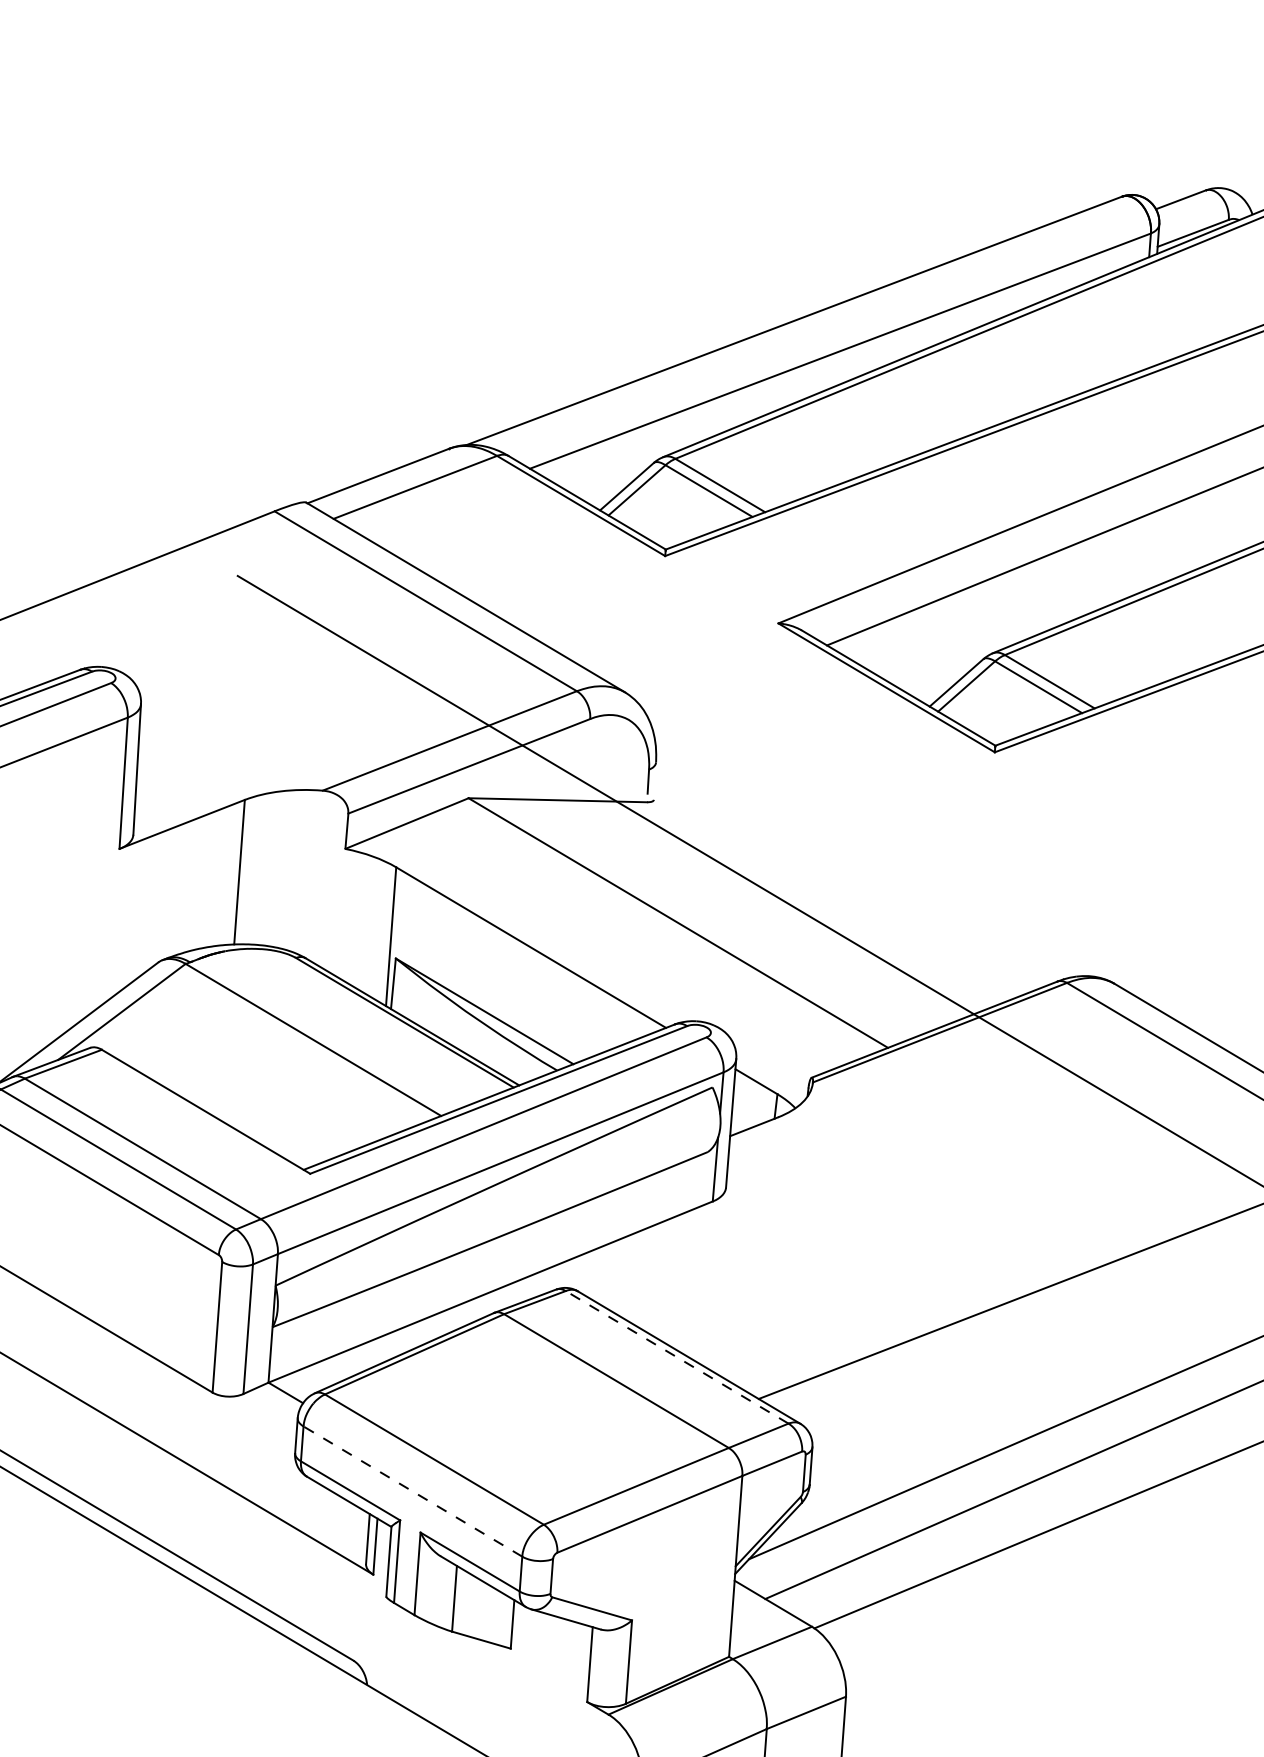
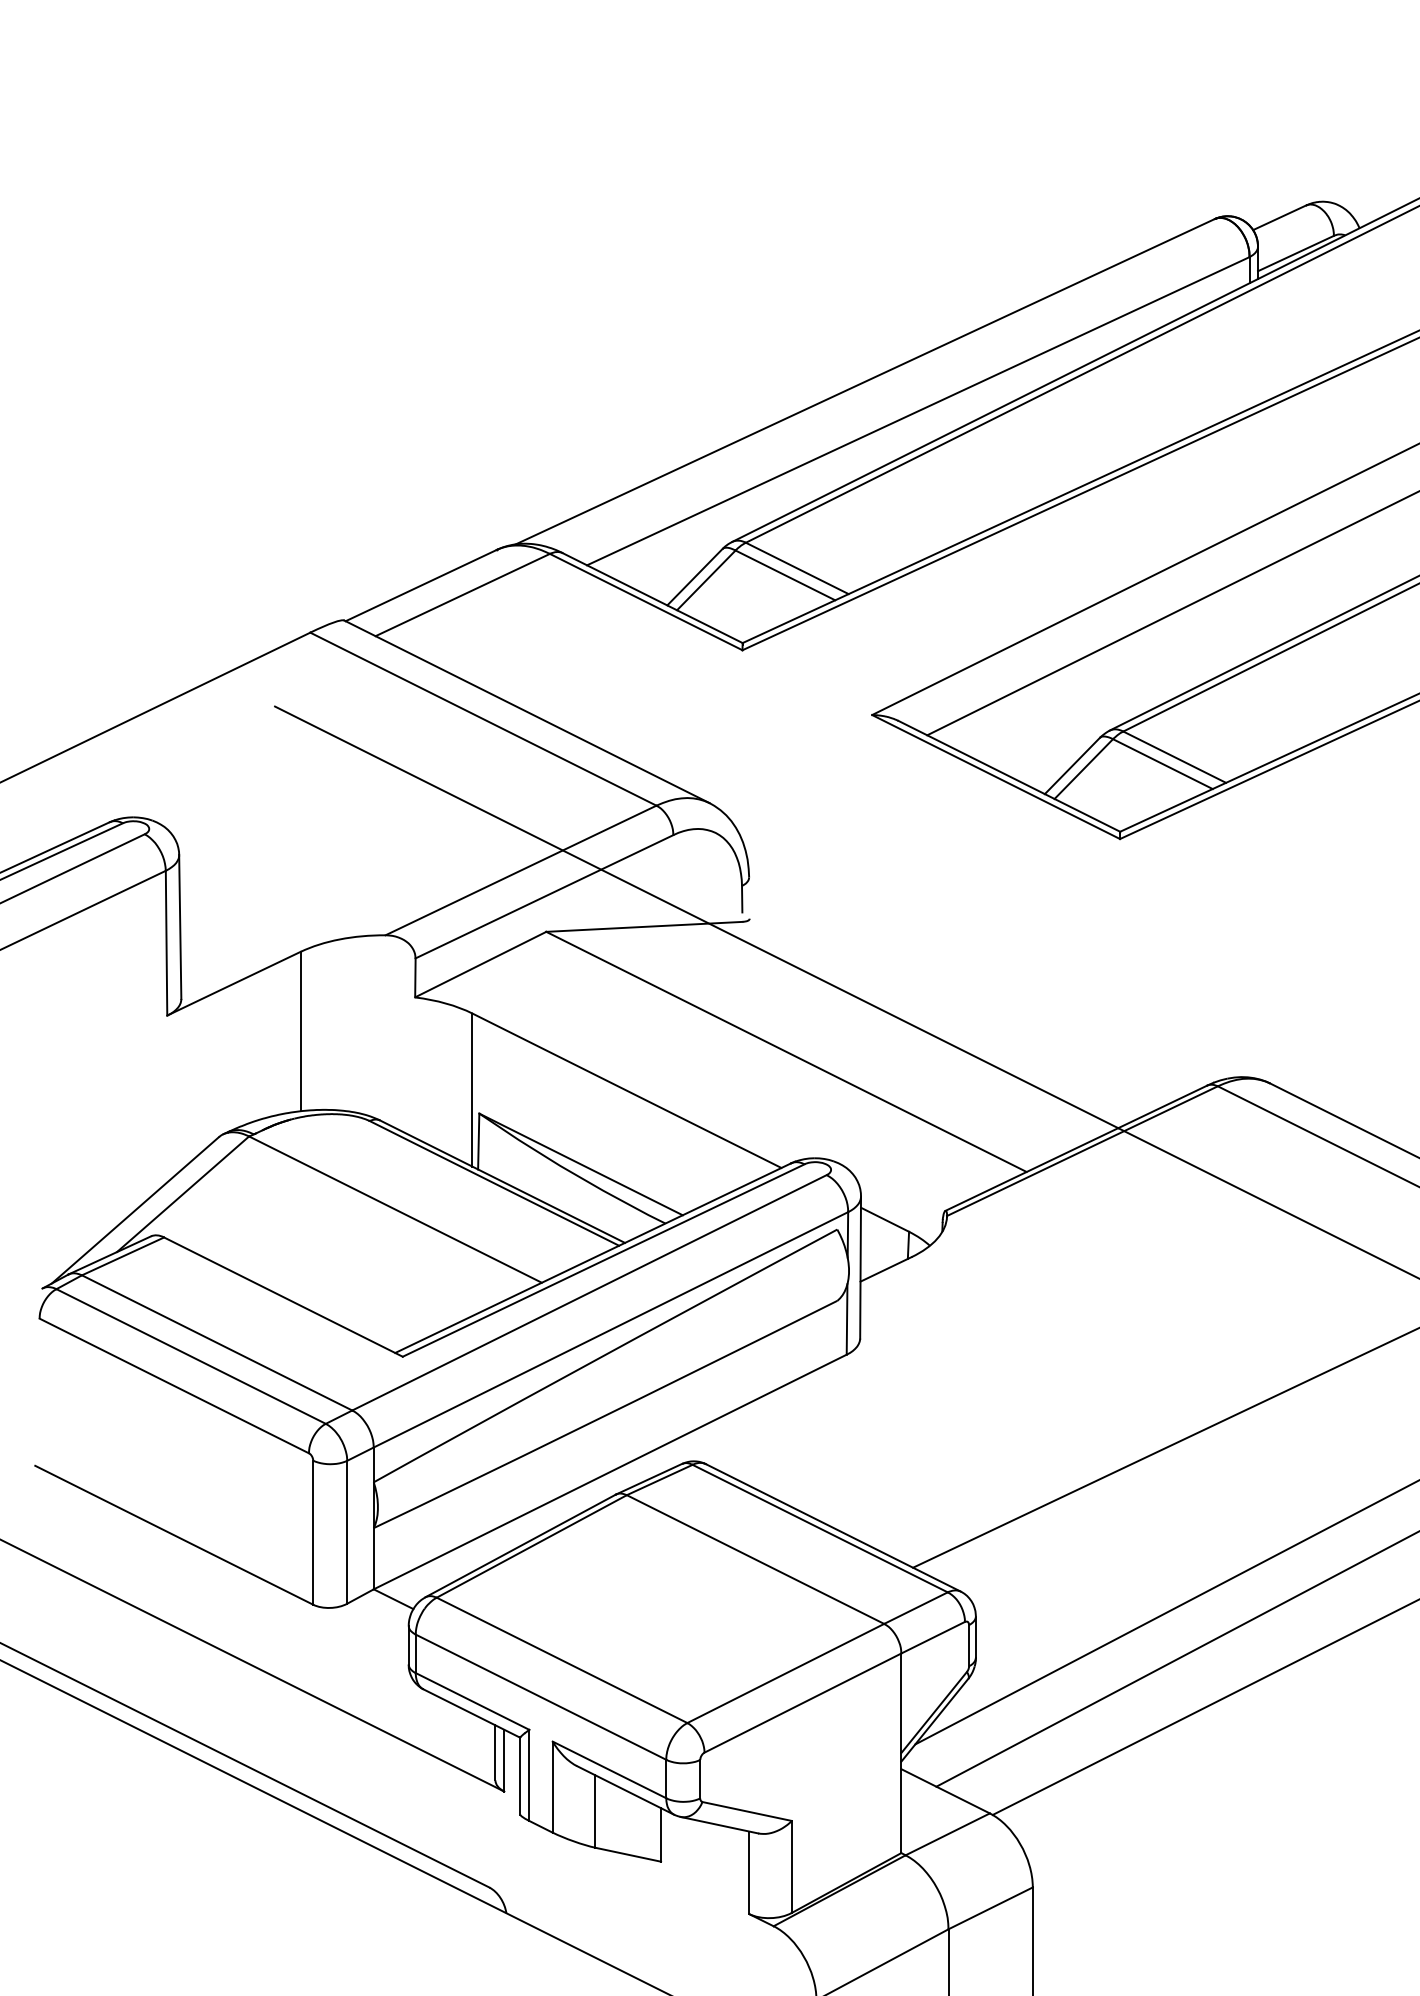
line: (677, 1357) -> (820, 1528), dashed -> solid
line: (412, 1490) -> (540, 1696), dashed -> solid

